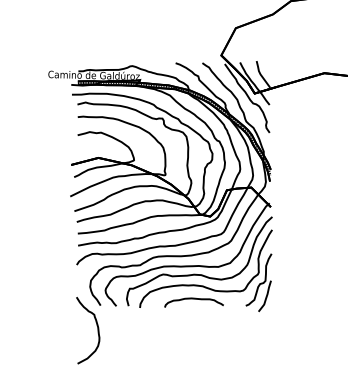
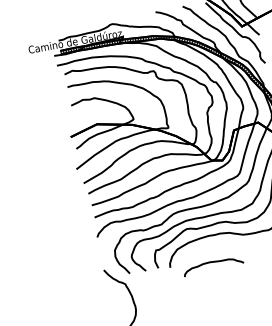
curve: (193, 299) -> (212, 262), moved

